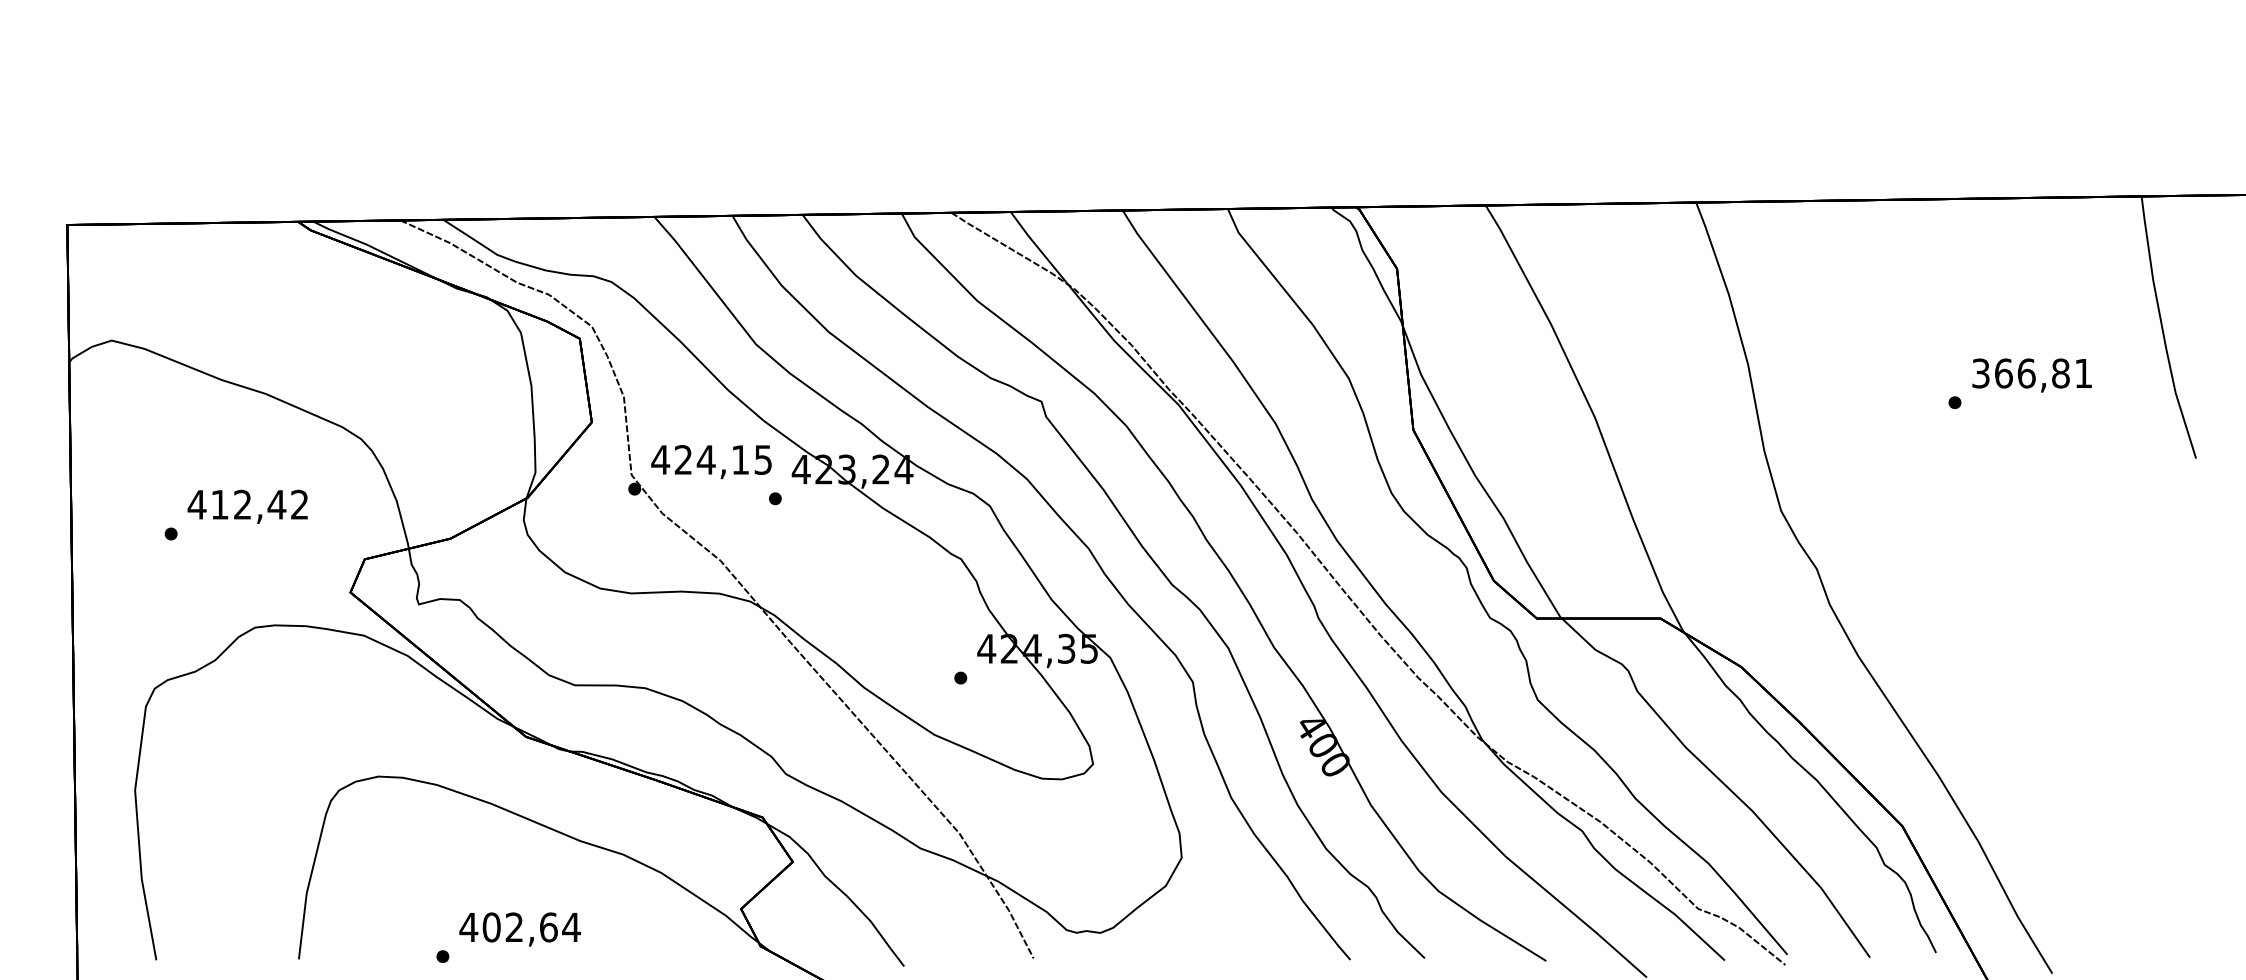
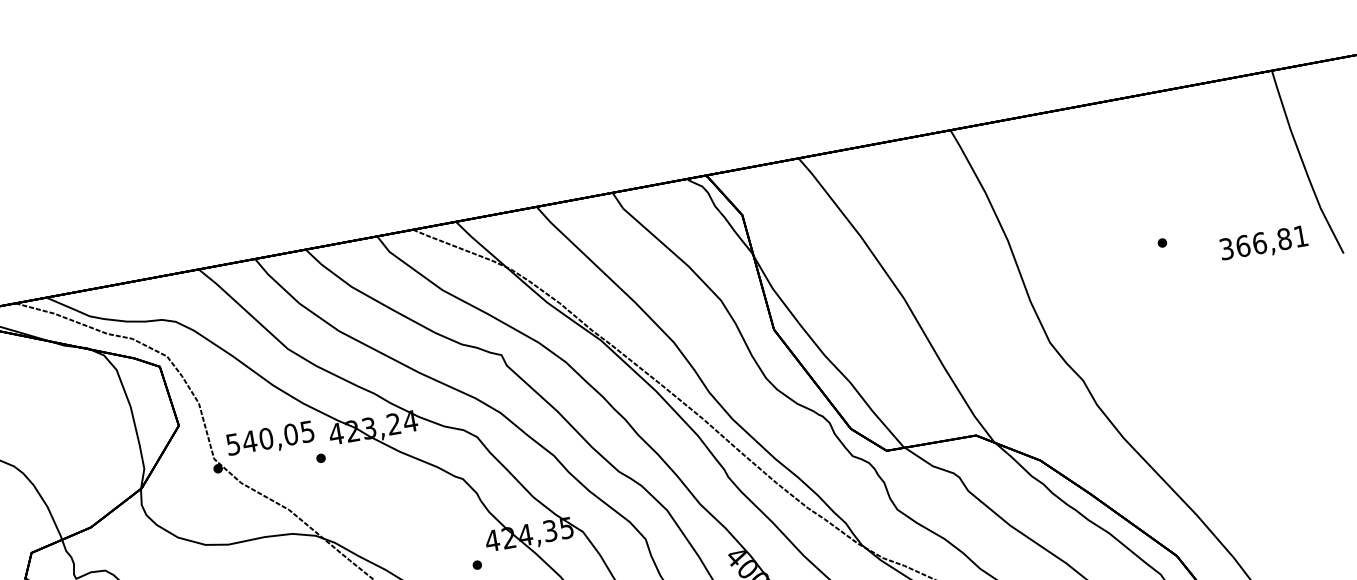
text: (2031, 375) -> (1263, 244), moved
text: (700, 459) -> (262, 439), 424,15 -> 540,05

